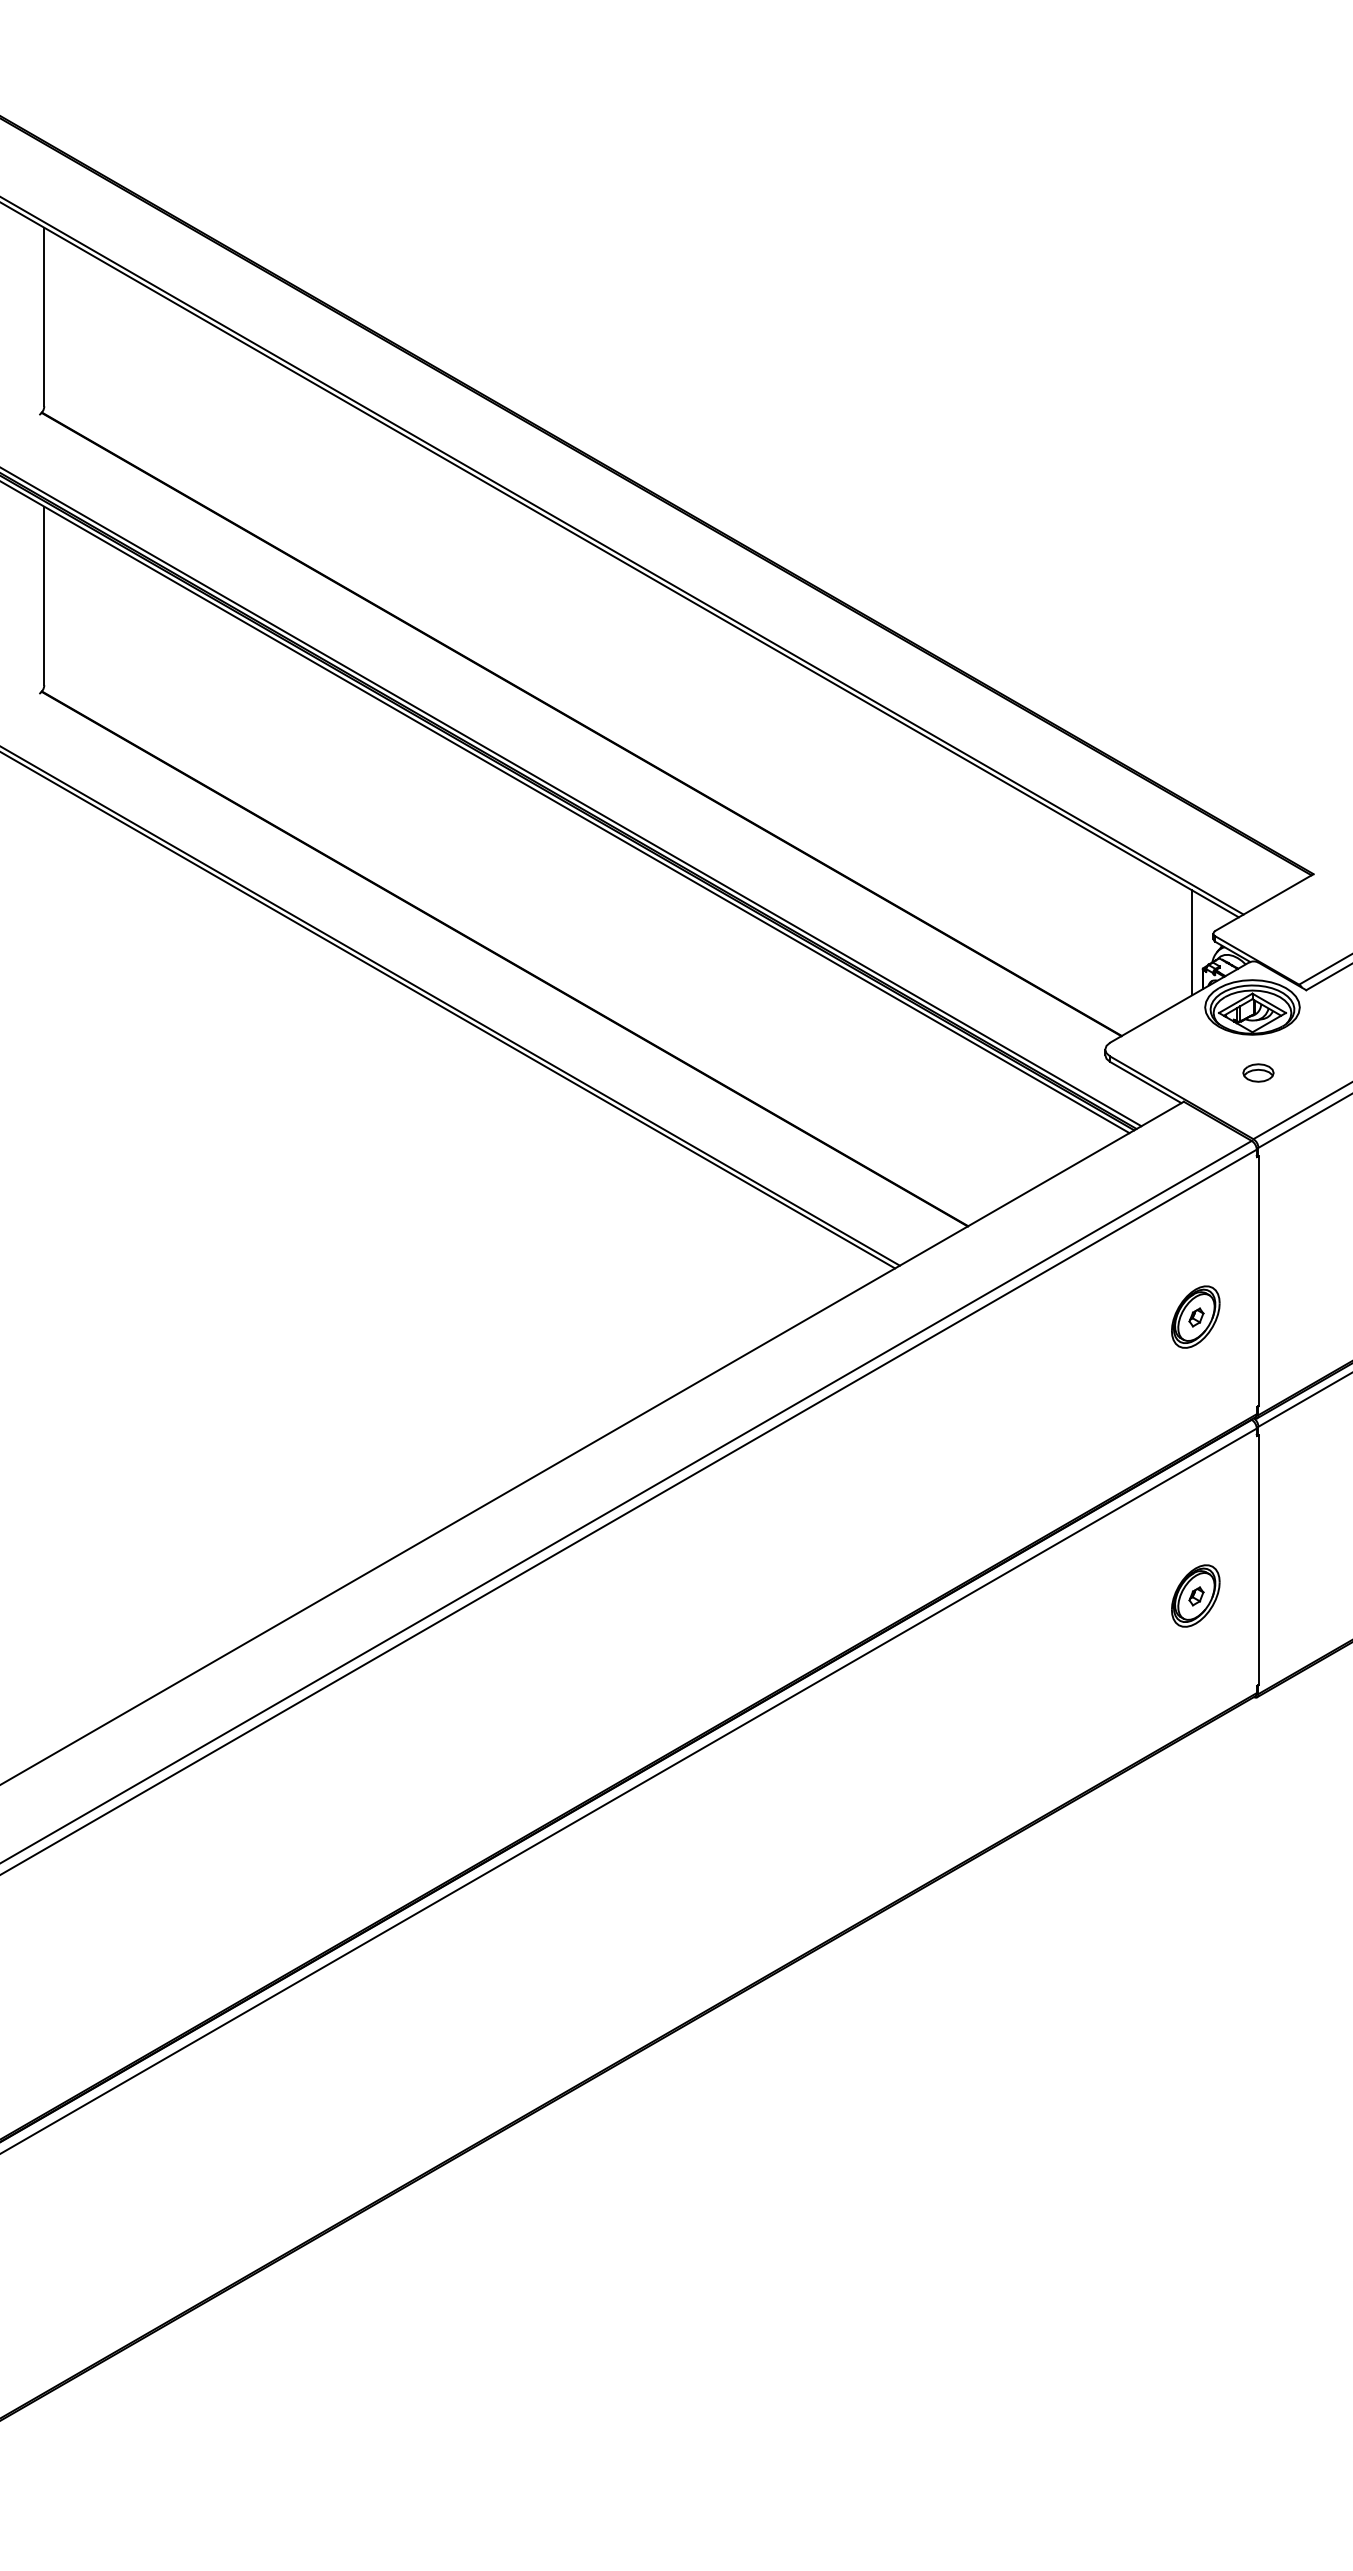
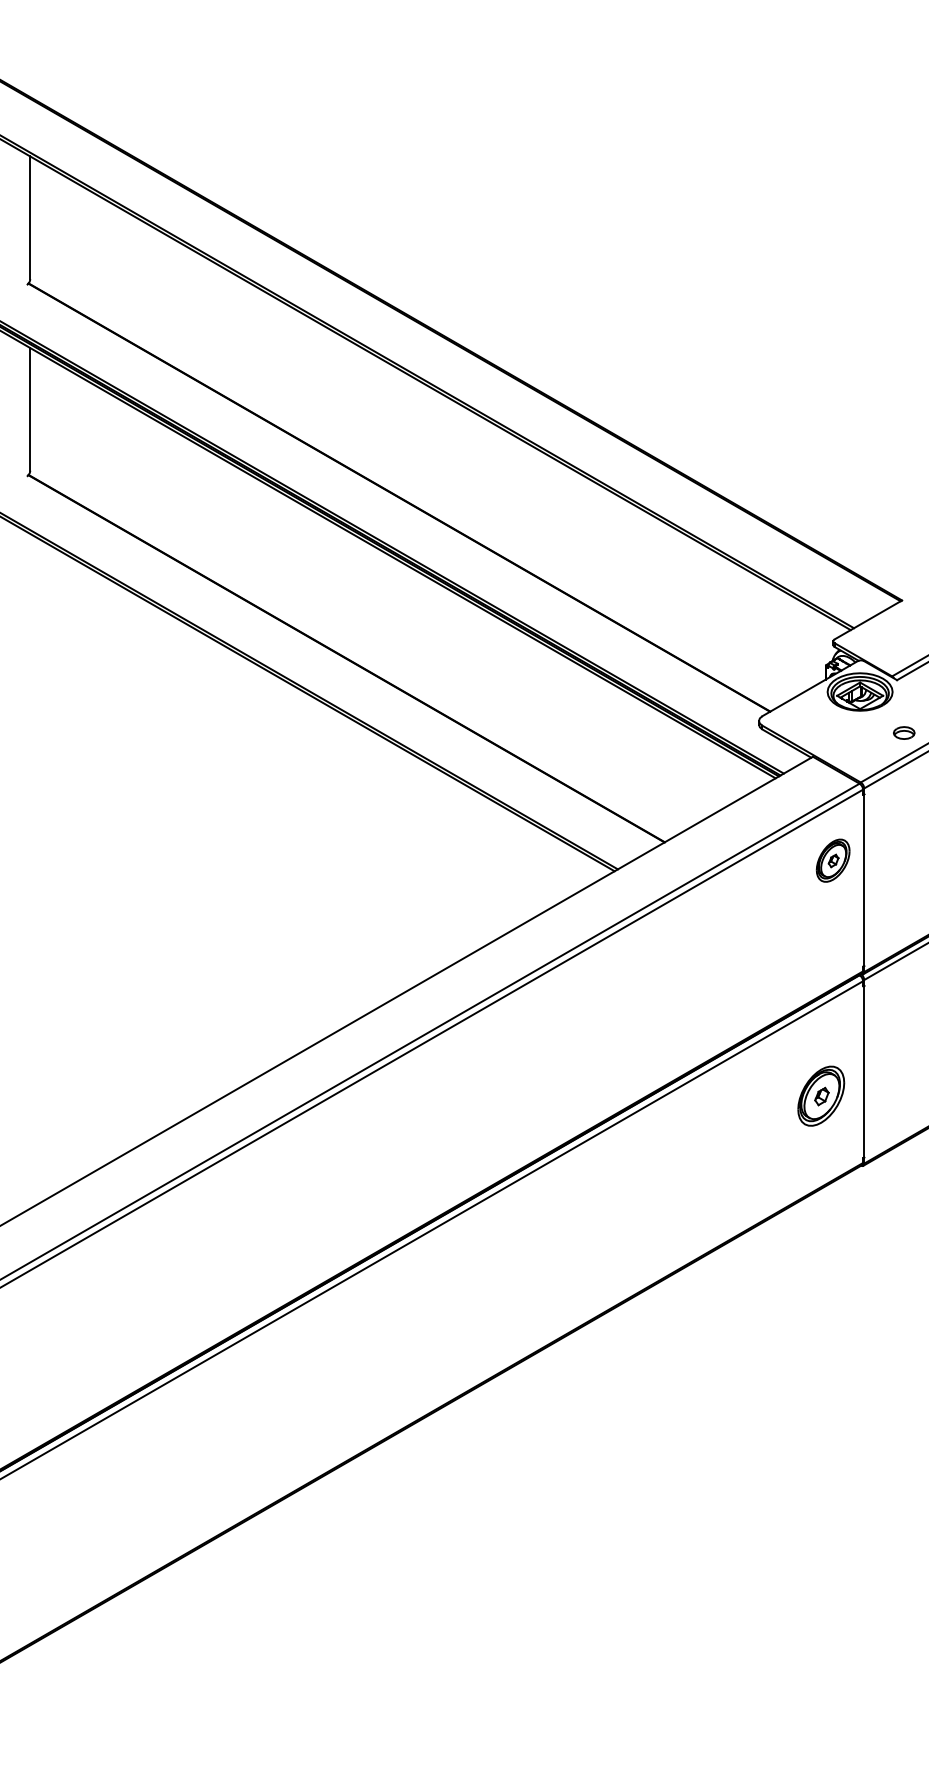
line: (1191, 942) -> (818, 647), removed
part: (1258, 1072) -> (904, 732), moved
part: (1194, 1316) -> (832, 860), moved
part: (1194, 1596) -> (820, 1096), size x1.4

